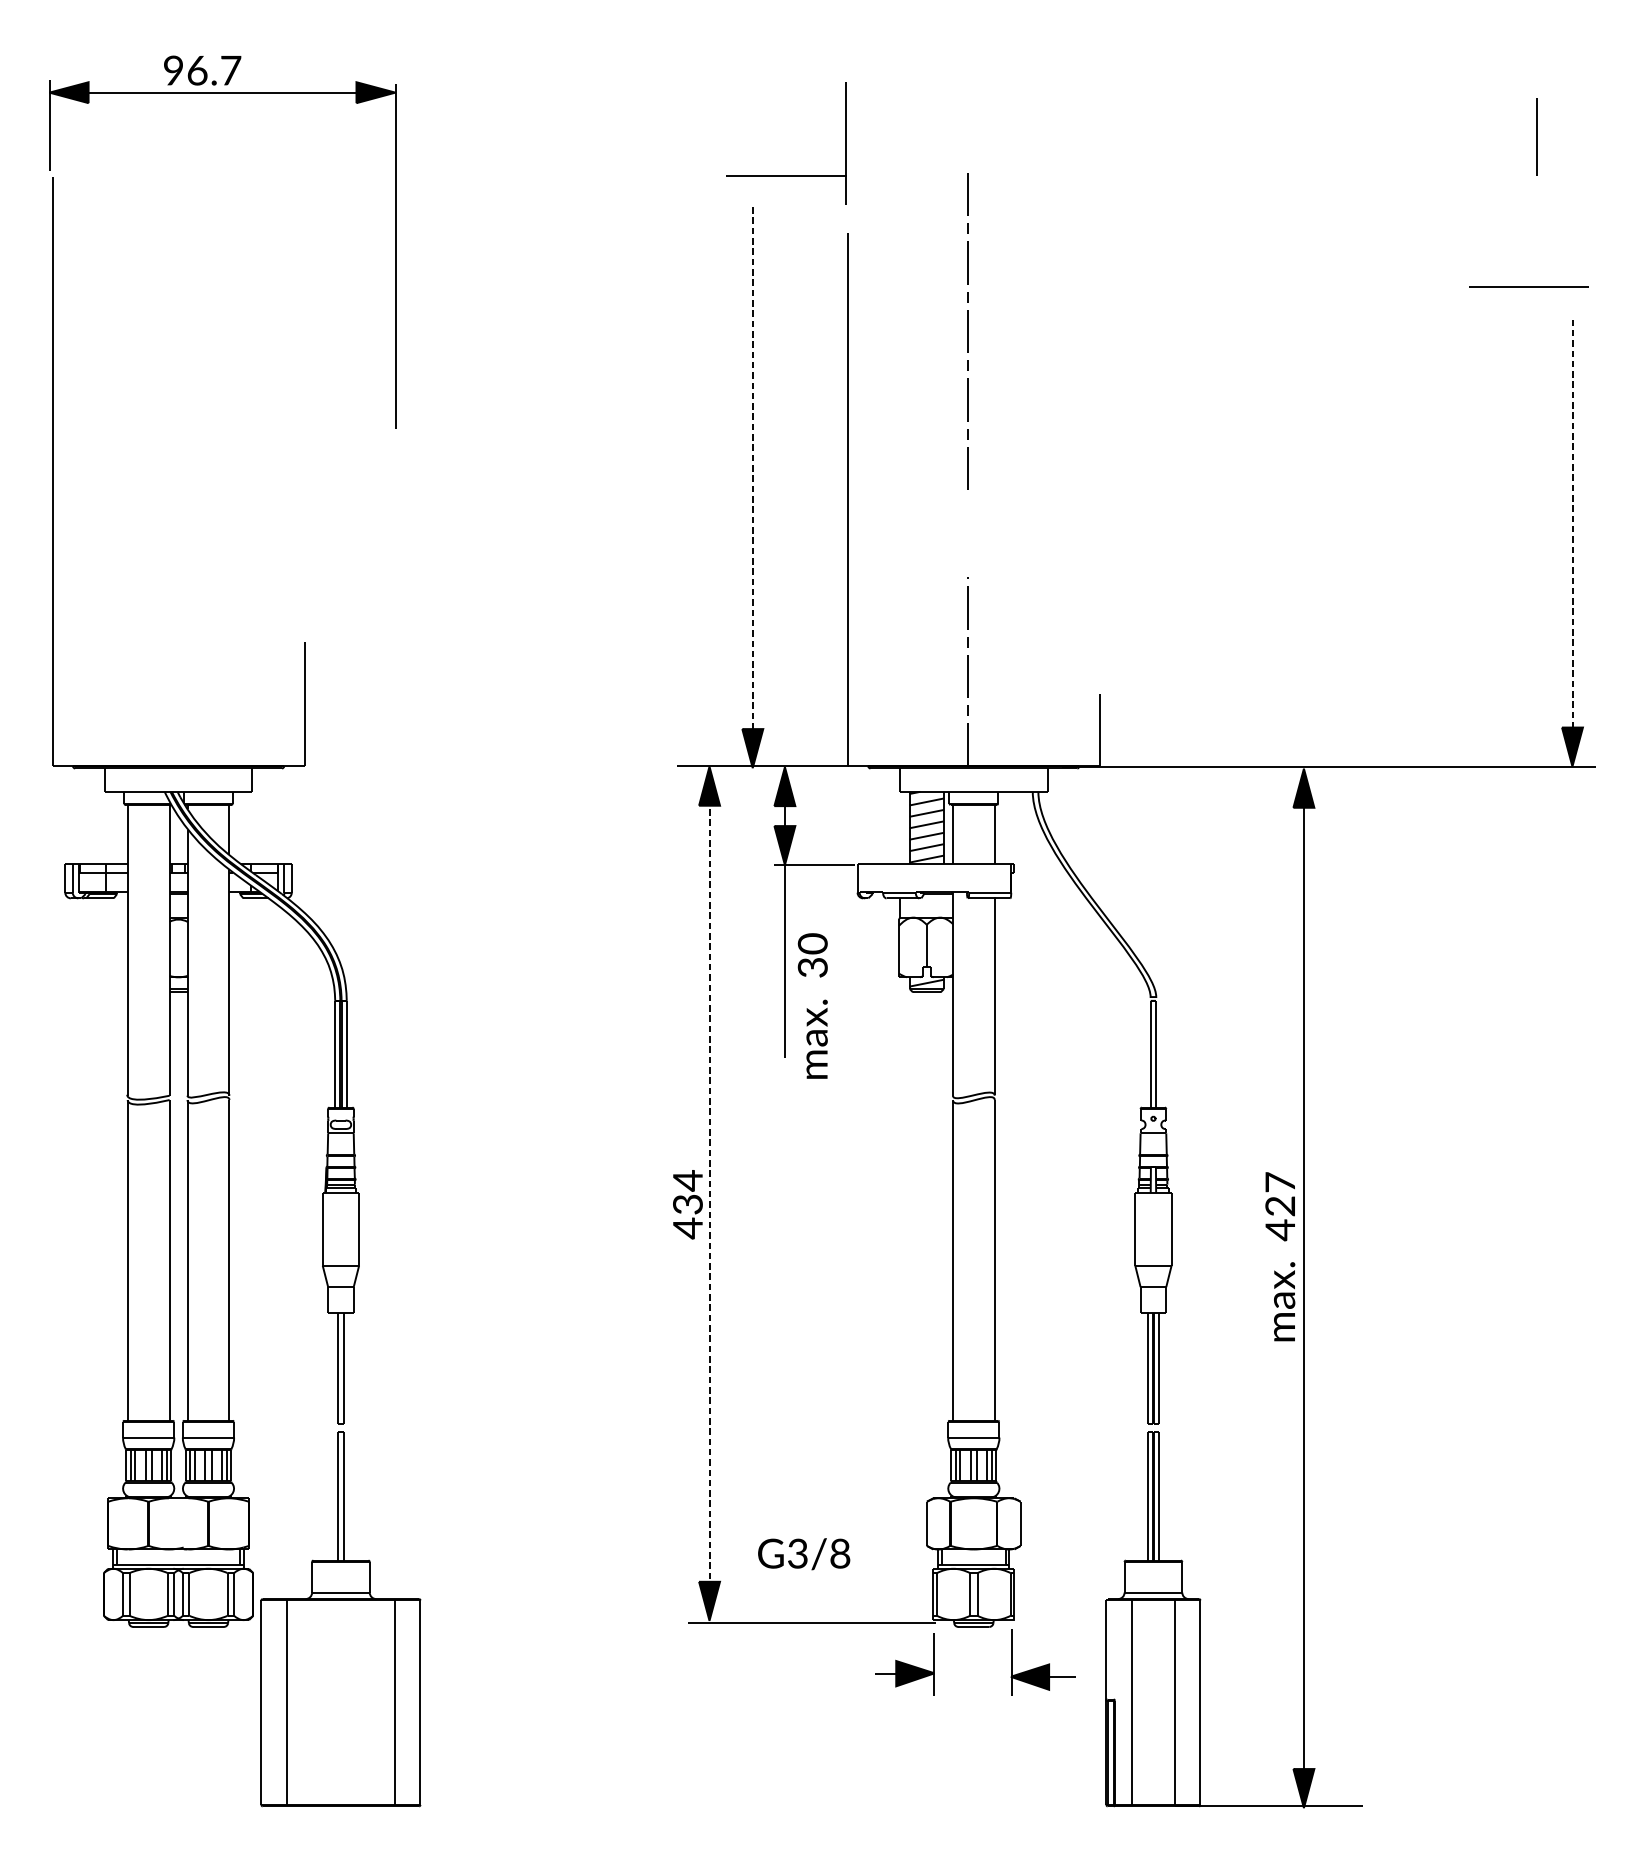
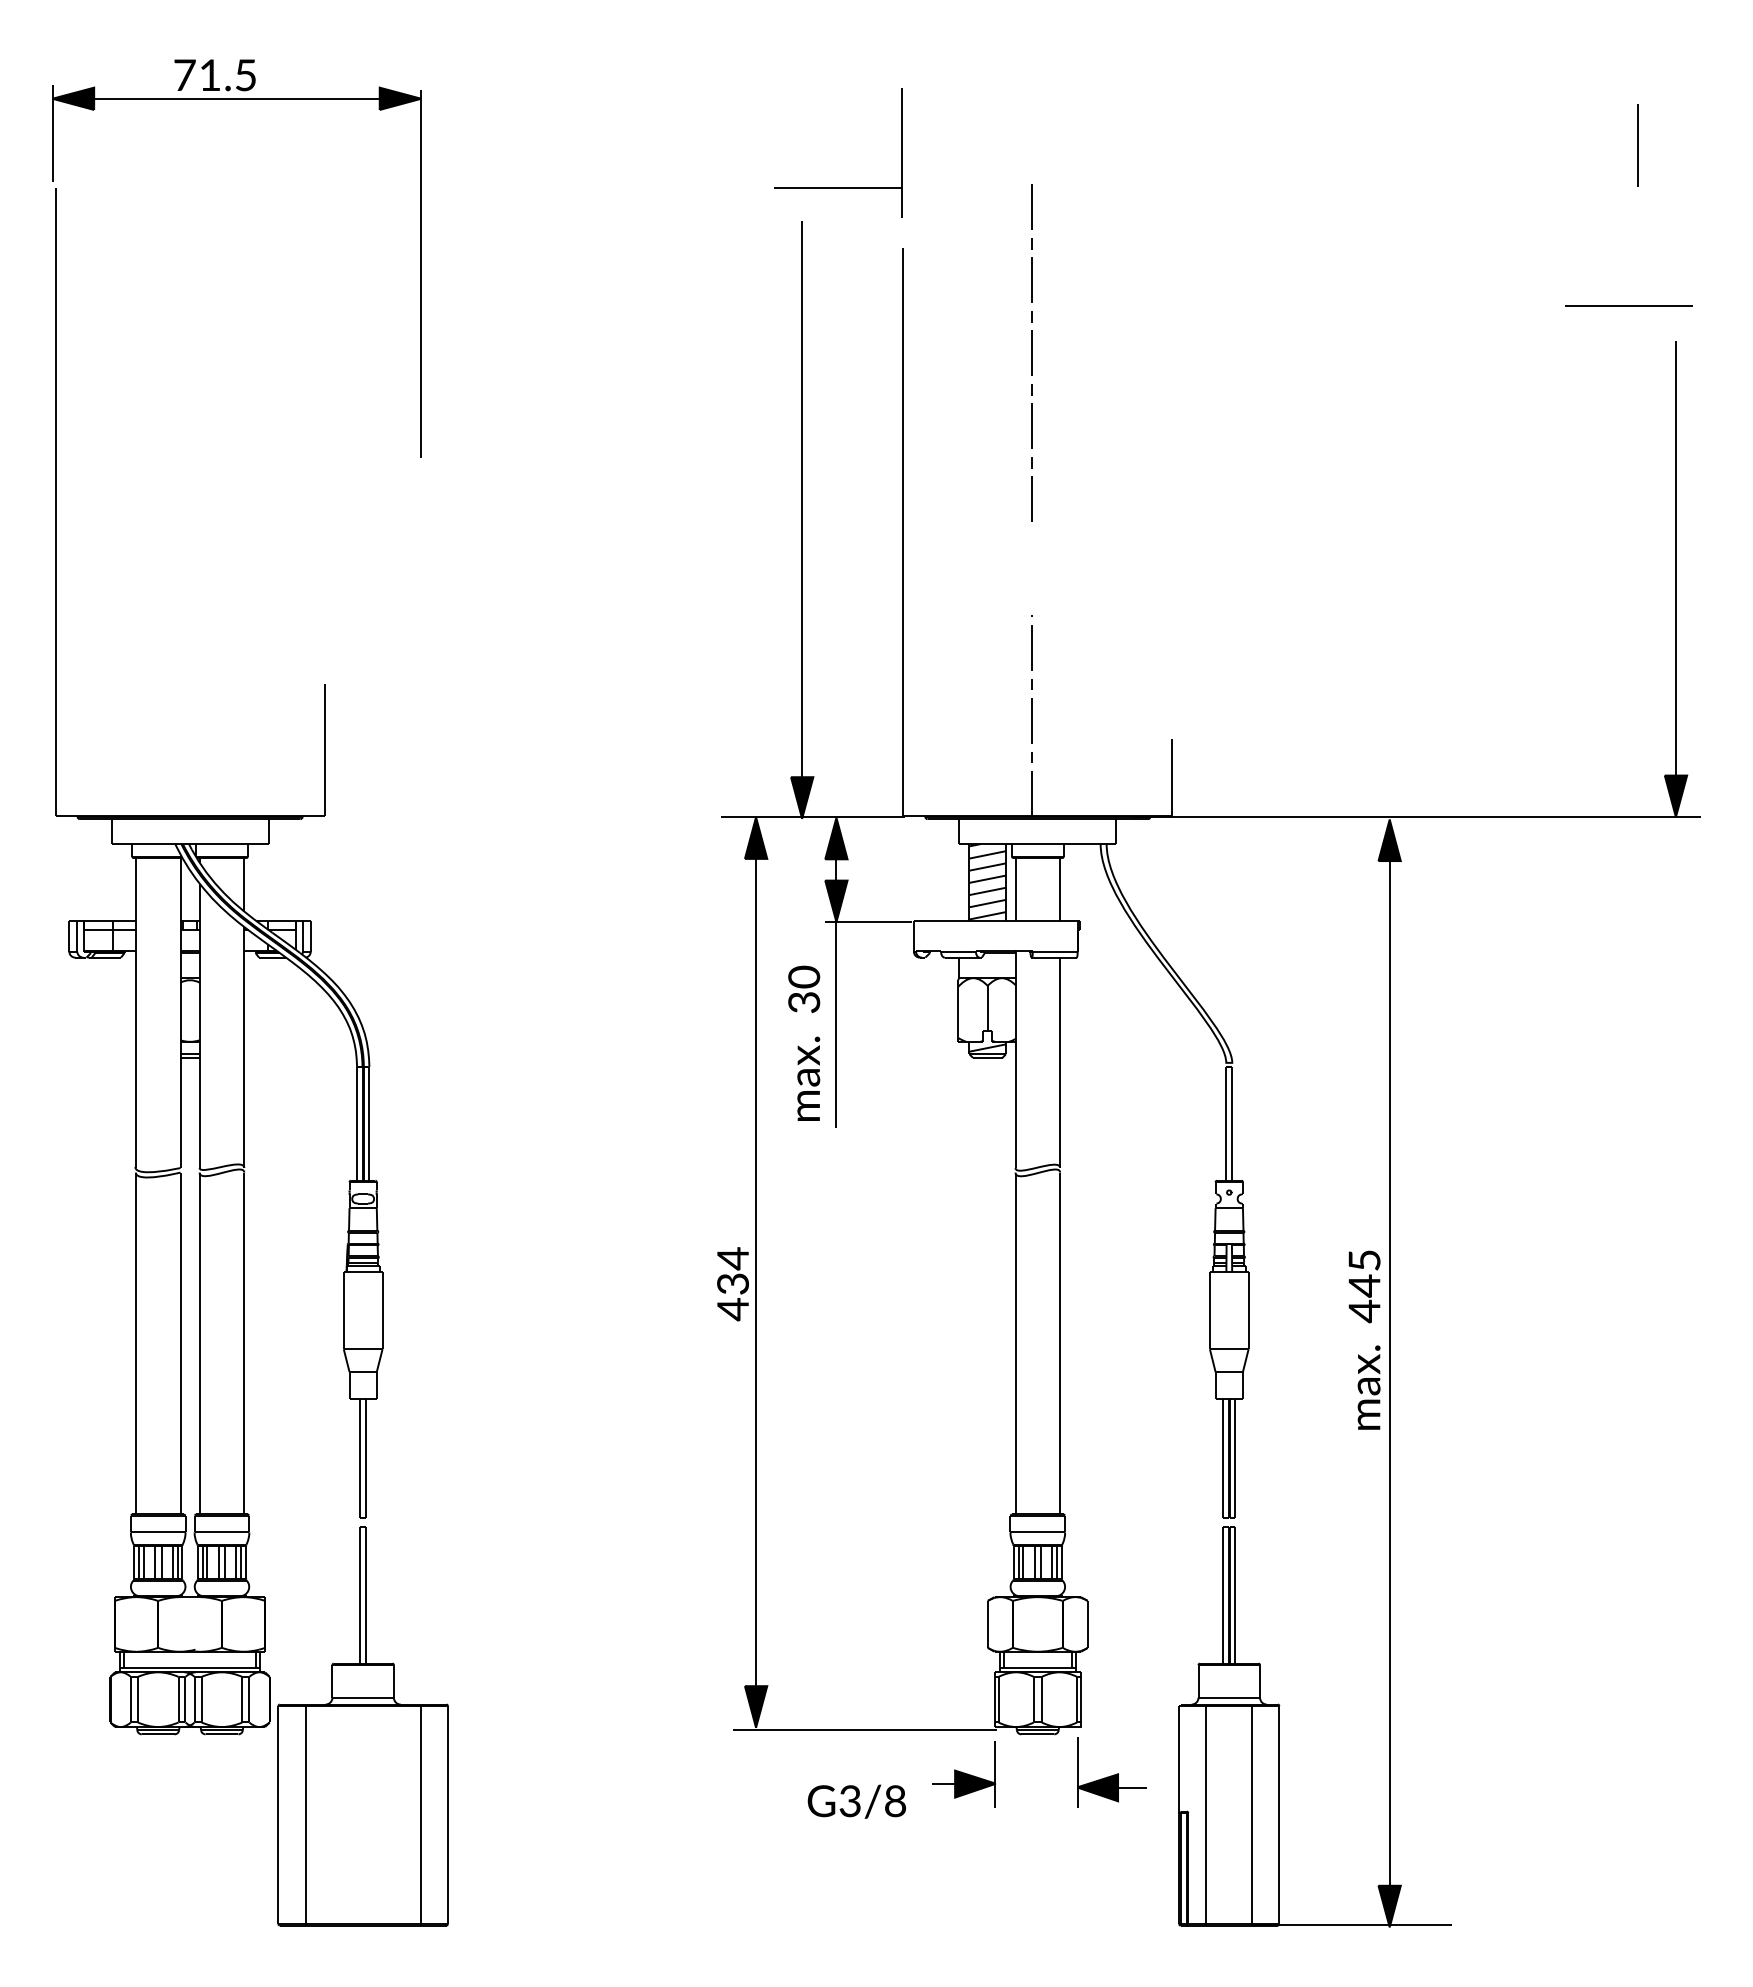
text: (202, 70) -> (215, 75), 96.7 -> 71.5
line: (753, 471) -> (802, 502), dashed -> solid
line: (1572, 527) -> (1676, 562), dashed -> solid
text: (813, 1005) -> (804, 1042), moved
line: (709, 1194) -> (756, 1273), dashed -> solid
text: (1280, 1194) -> (1364, 1273), 427 -> 445
text: (803, 1553) -> (856, 1801), moved

